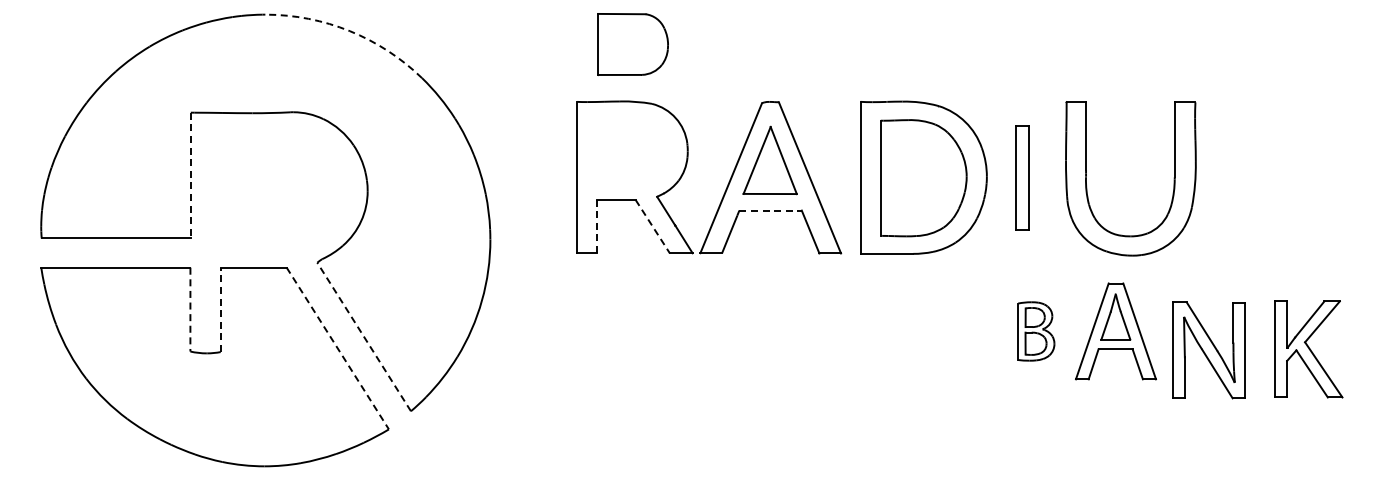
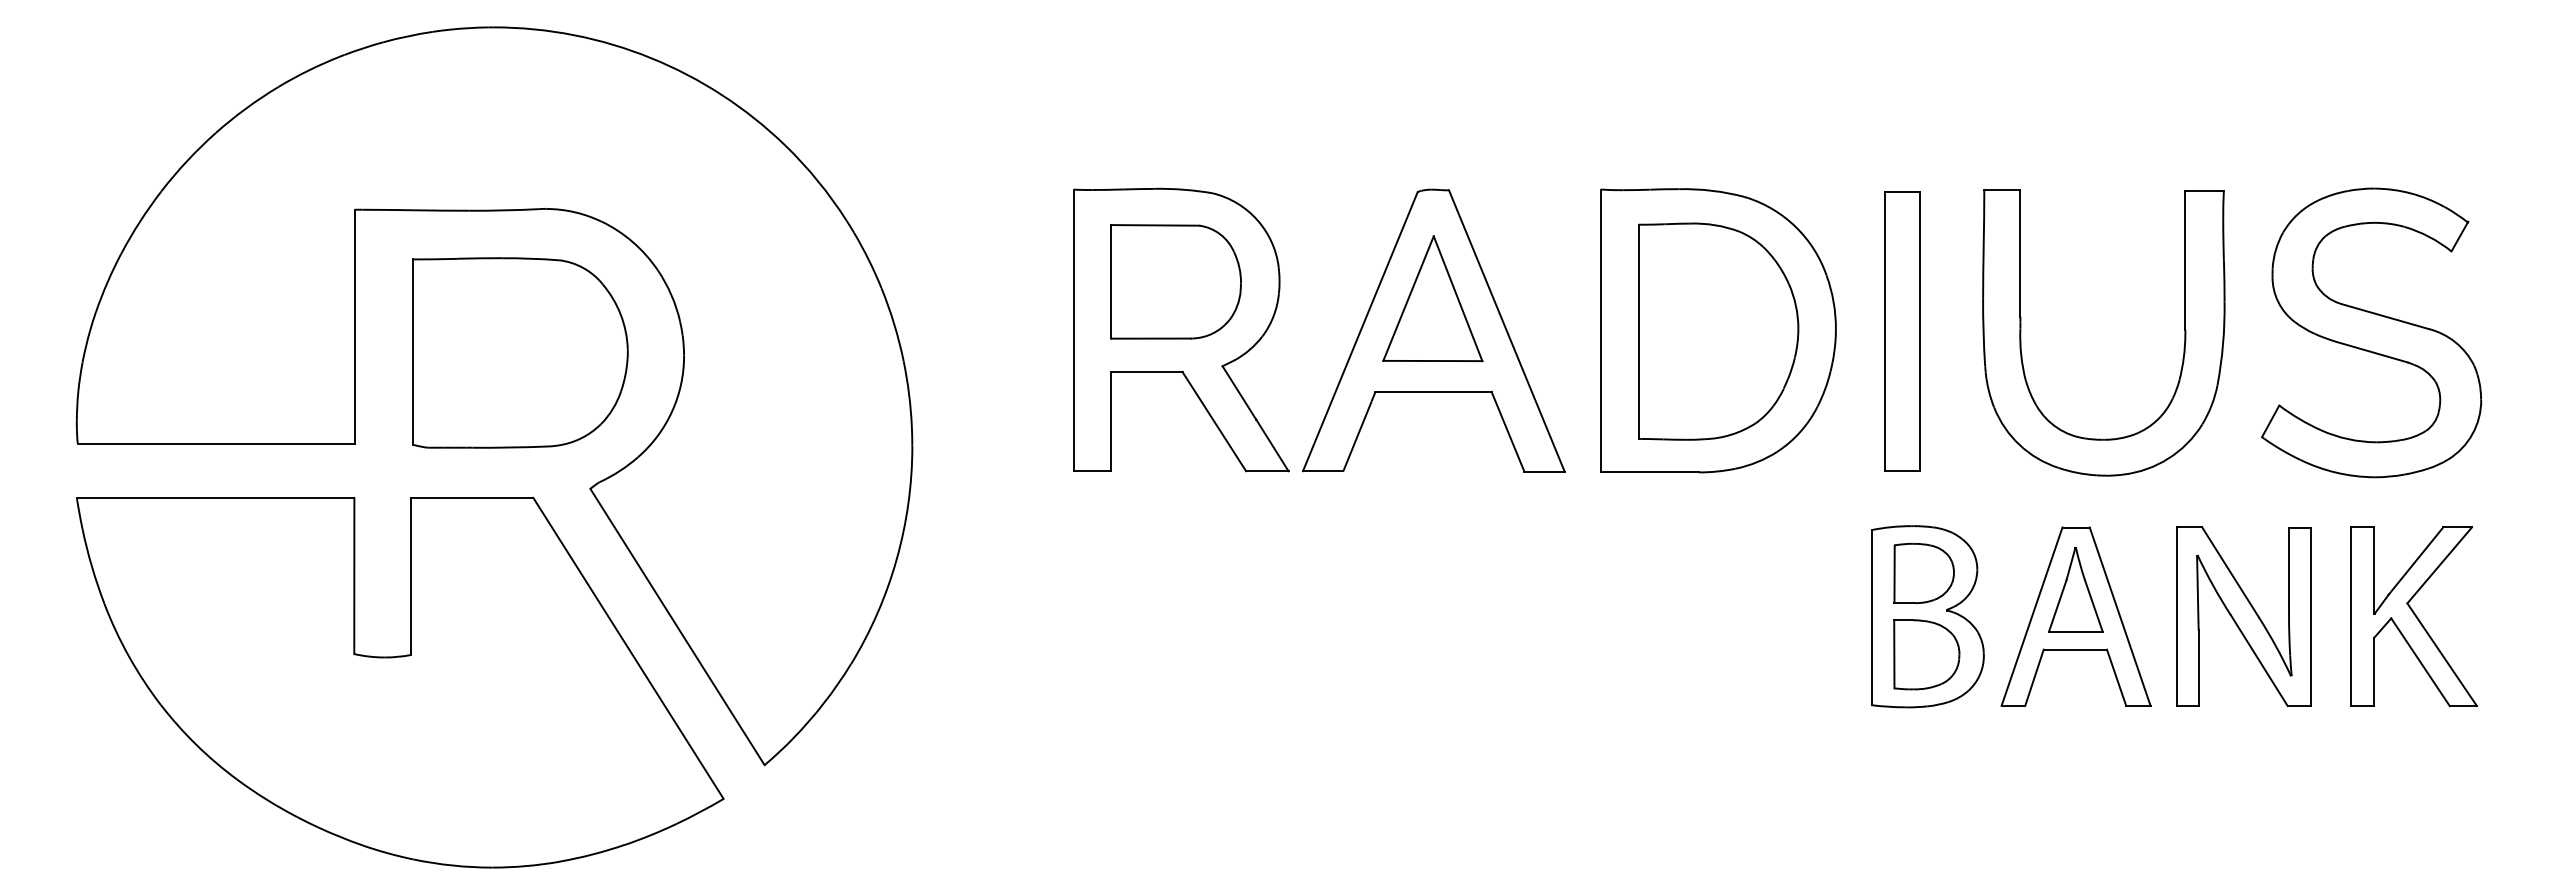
arc: (349, 31) -> (650, 58), dashed -> solid
part: (632, 44) -> (1174, 281), moved
line: (190, 175) -> (354, 326), dashed -> solid
part: (1022, 177) -> (1902, 330), size x1.43
part: (1274, 178) -> (2370, 332), added
part: (279, 189) -> (520, 352), added
line: (771, 210) -> (1435, 391), dashed -> solid
line: (597, 226) -> (1111, 421), dashed -> solid
line: (652, 226) -> (1213, 421), dashed -> solid
line: (190, 309) -> (354, 575), dashed -> solid
line: (220, 309) -> (410, 575), dashed -> solid
part: (1036, 331) -> (1928, 616), size x1.67
line: (364, 336) -> (678, 626), dashed -> solid
line: (337, 348) -> (627, 648), dashed -> solid
part: (1308, 349) -> (2413, 616), moved
part: (1208, 350) -> (2242, 616), moved

